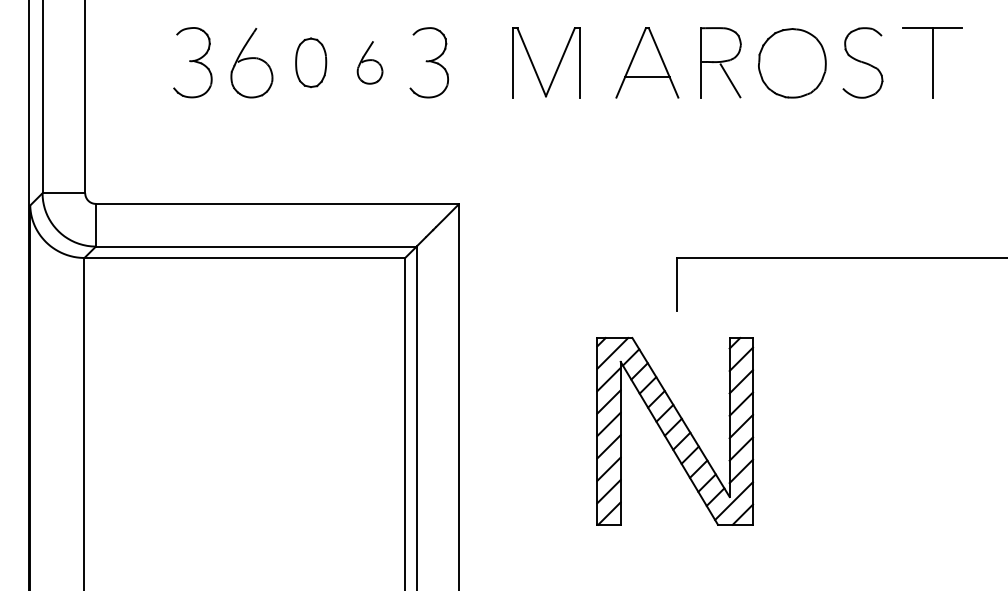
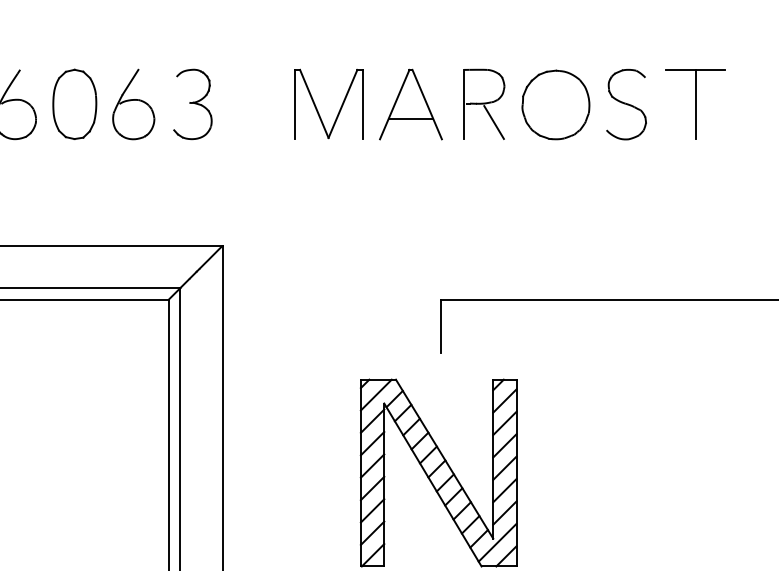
part: (310, 62) -> (74, 104), size x1.43
part: (369, 62) -> (133, 104), size x1.67
part: (556, 68) -> (339, 110), moved

